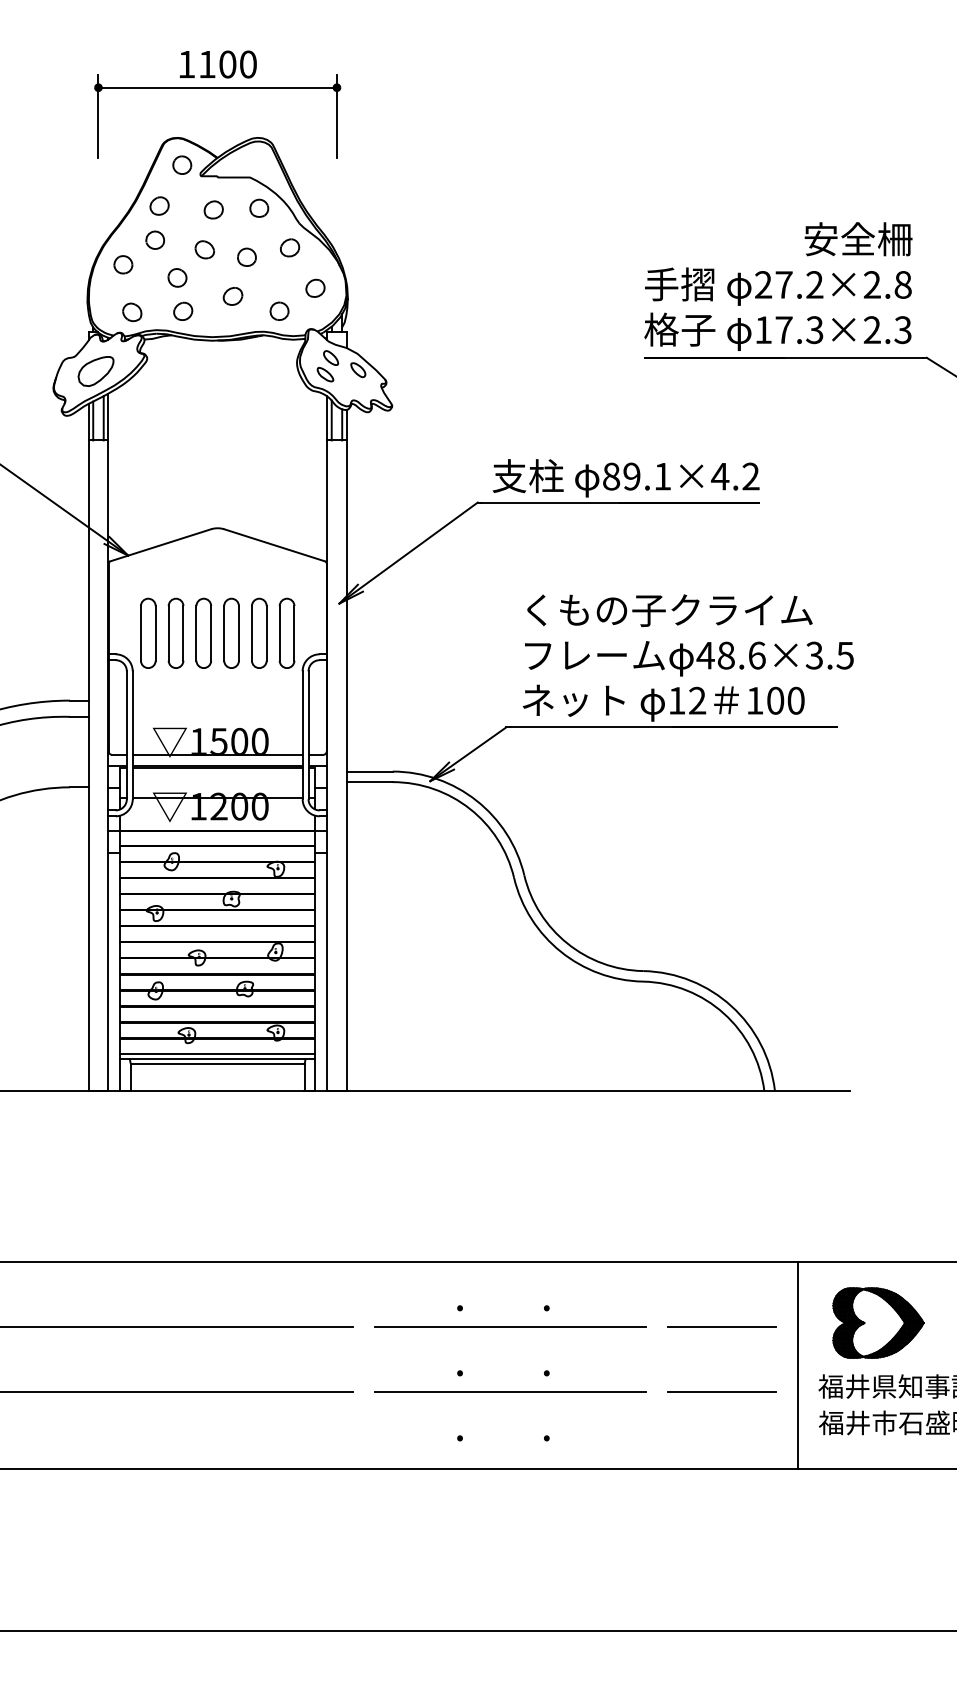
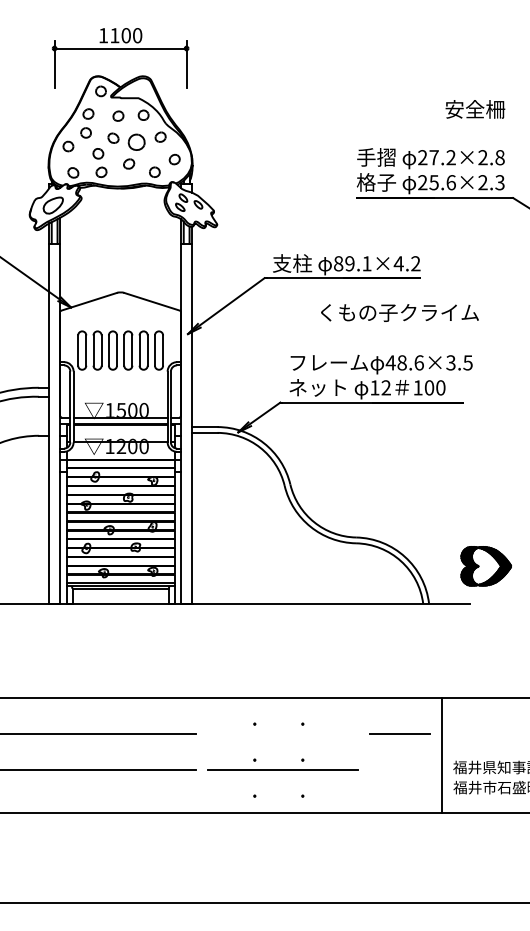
text: (858, 239) -> (475, 109), moved
part: (246, 257) -> (136, 142), size x1.6
text: (788, 329) -> (436, 182), 17.3×2.3 -> 25.6×2.3
text: (669, 609) -> (399, 312), moved
part: (876, 1323) -> (485, 566), moved
line: (510, 1326) -> (282, 734), removed
line: (721, 1391) -> (399, 770), removed

